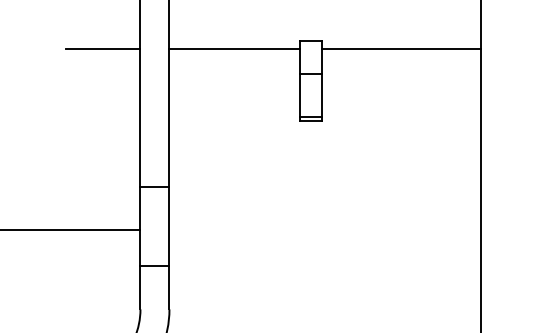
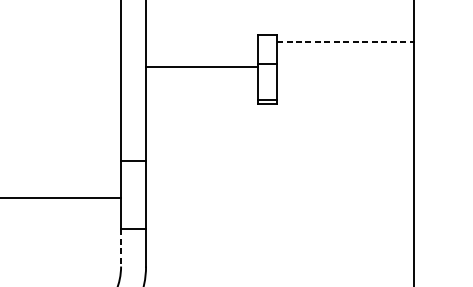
line: (102, 48) -> (88, 41), removed
line: (234, 48) -> (202, 66), moved
line: (401, 48) -> (345, 41), solid -> dashed
line: (140, 287) -> (121, 247), solid -> dashed

